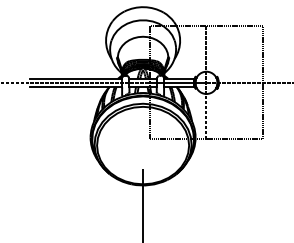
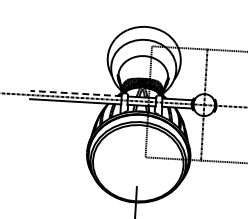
line: (75, 78) -> (75, 93), solid -> dashed

